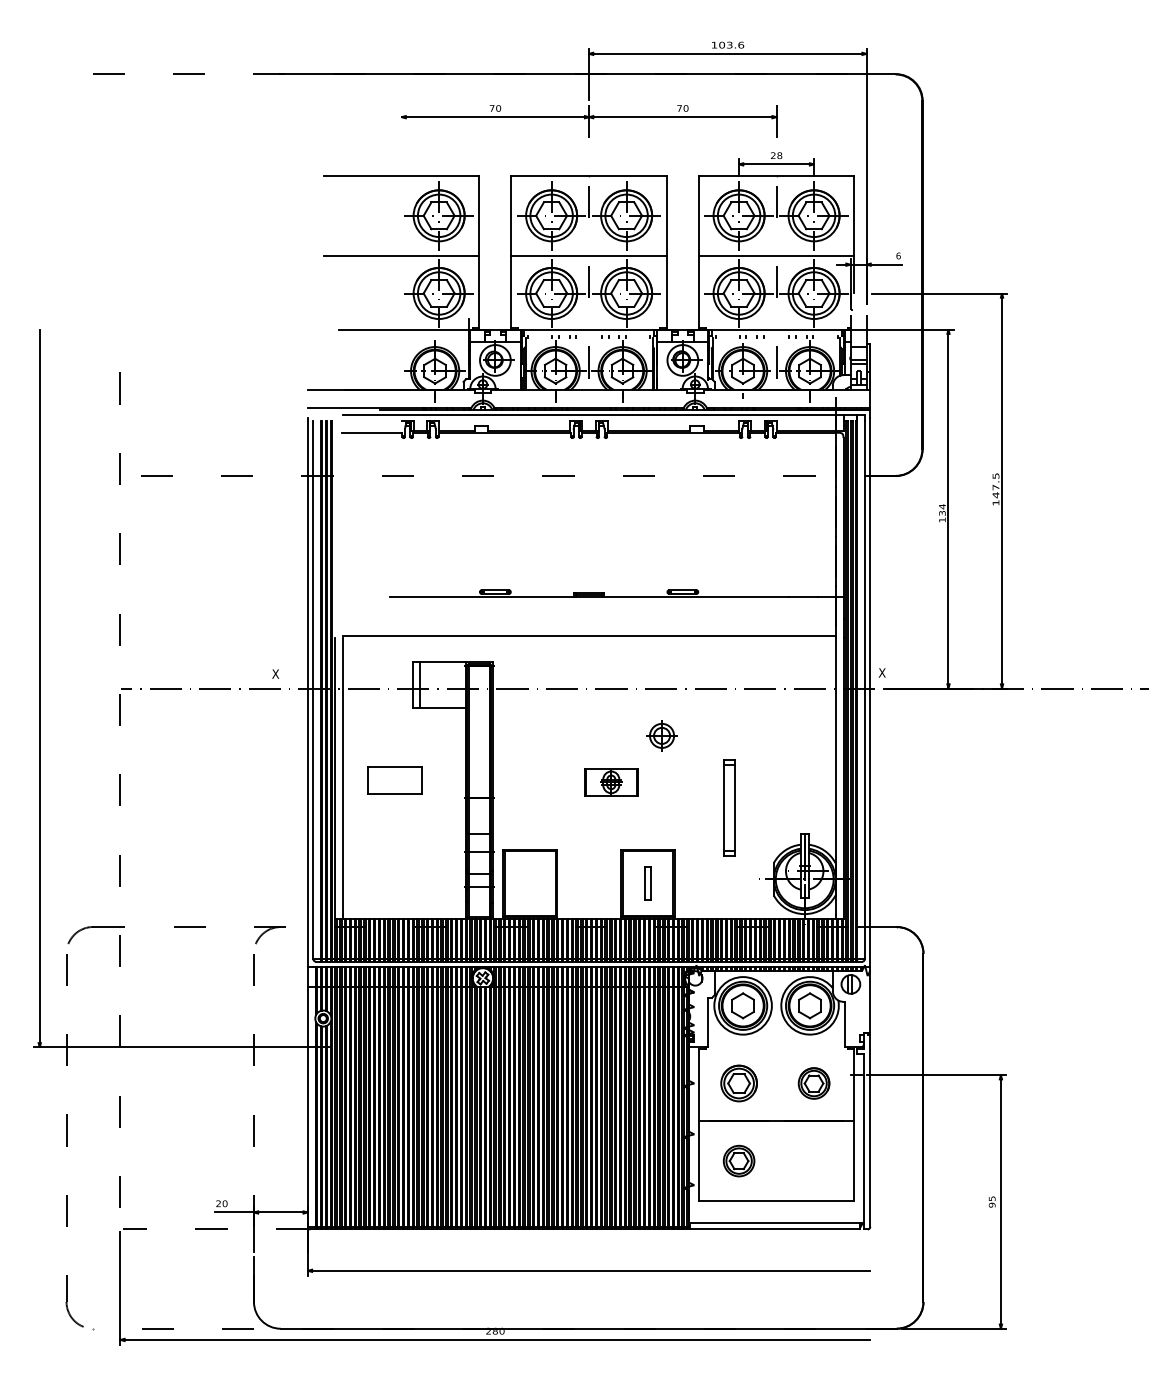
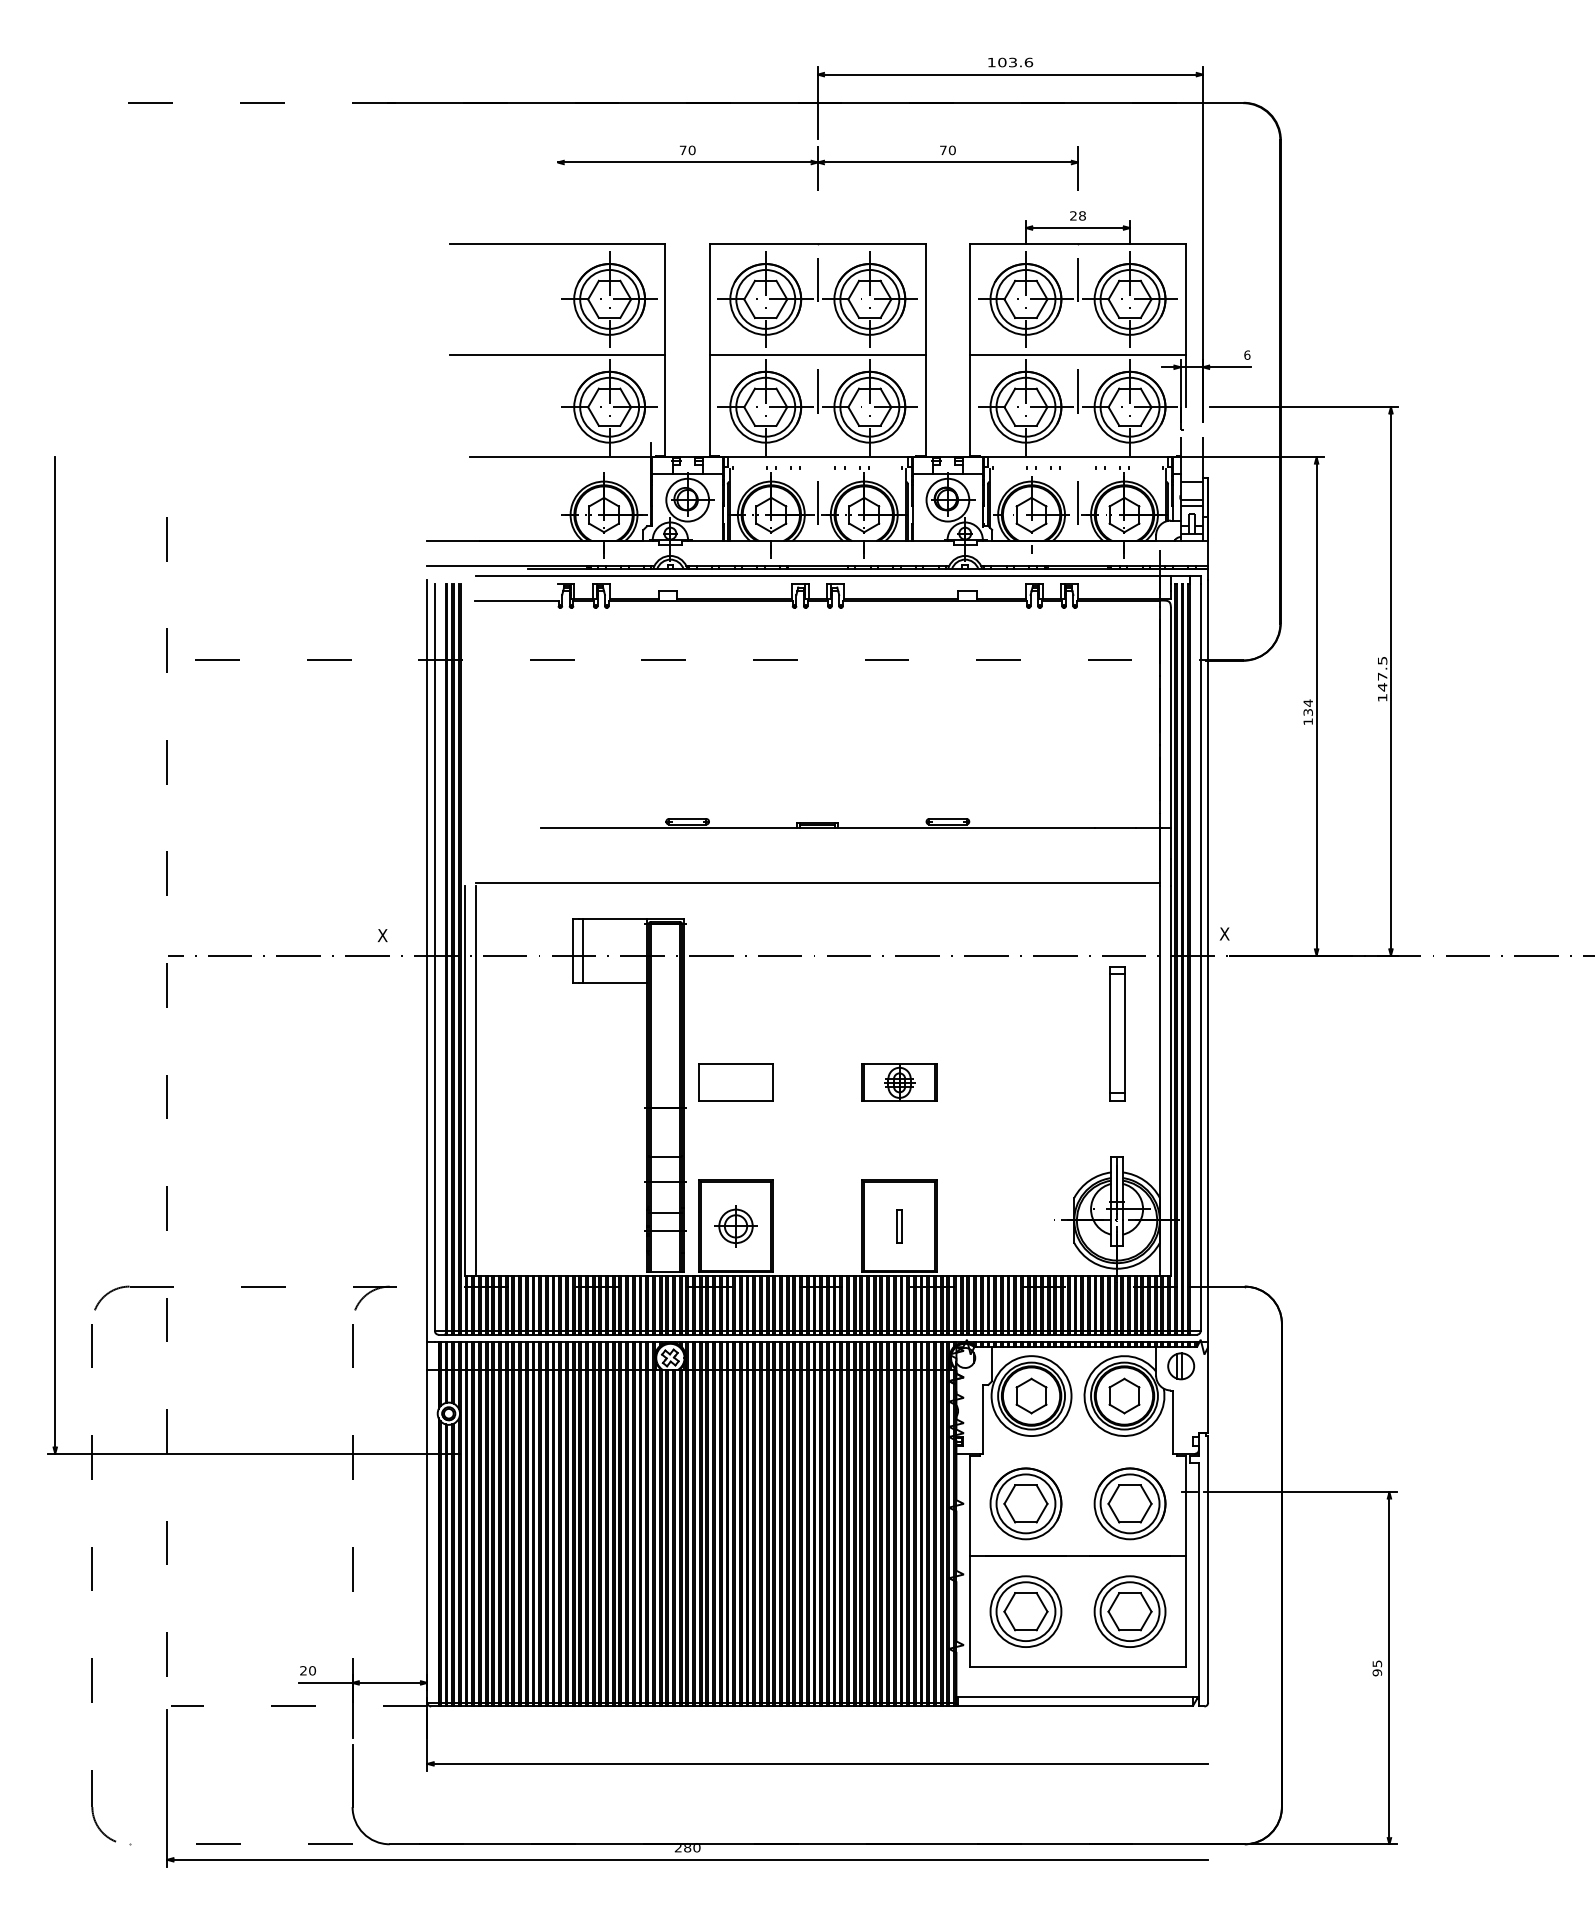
part: (661, 736) -> (735, 1226), moved
part: (394, 779) -> (735, 1082), moved
part: (611, 782) -> (899, 1082), moved
part: (730, 808) -> (1117, 1033), moved
part: (647, 883) -> (899, 1226), size x0.71
part: (738, 1083) -> (1025, 1503), size x1.43
part: (813, 1083) -> (1129, 1503), size x1.67
part: (738, 1161) -> (1025, 1611), size x1.67
part: (813, 1161) -> (1129, 1611), added

